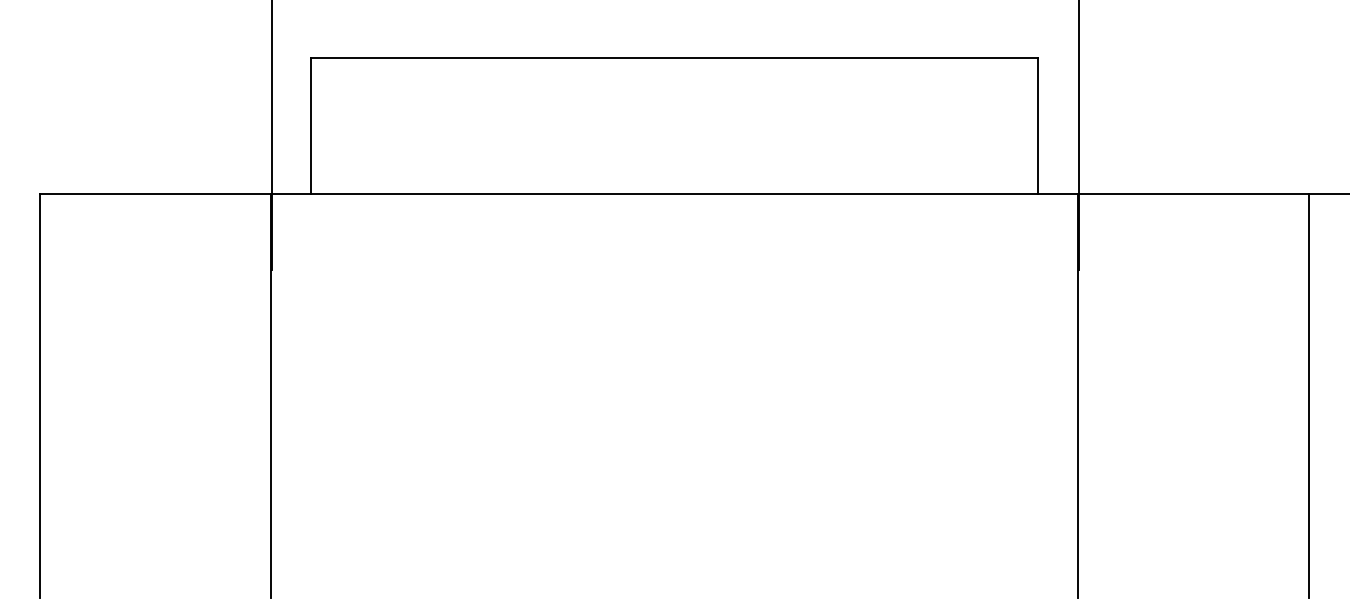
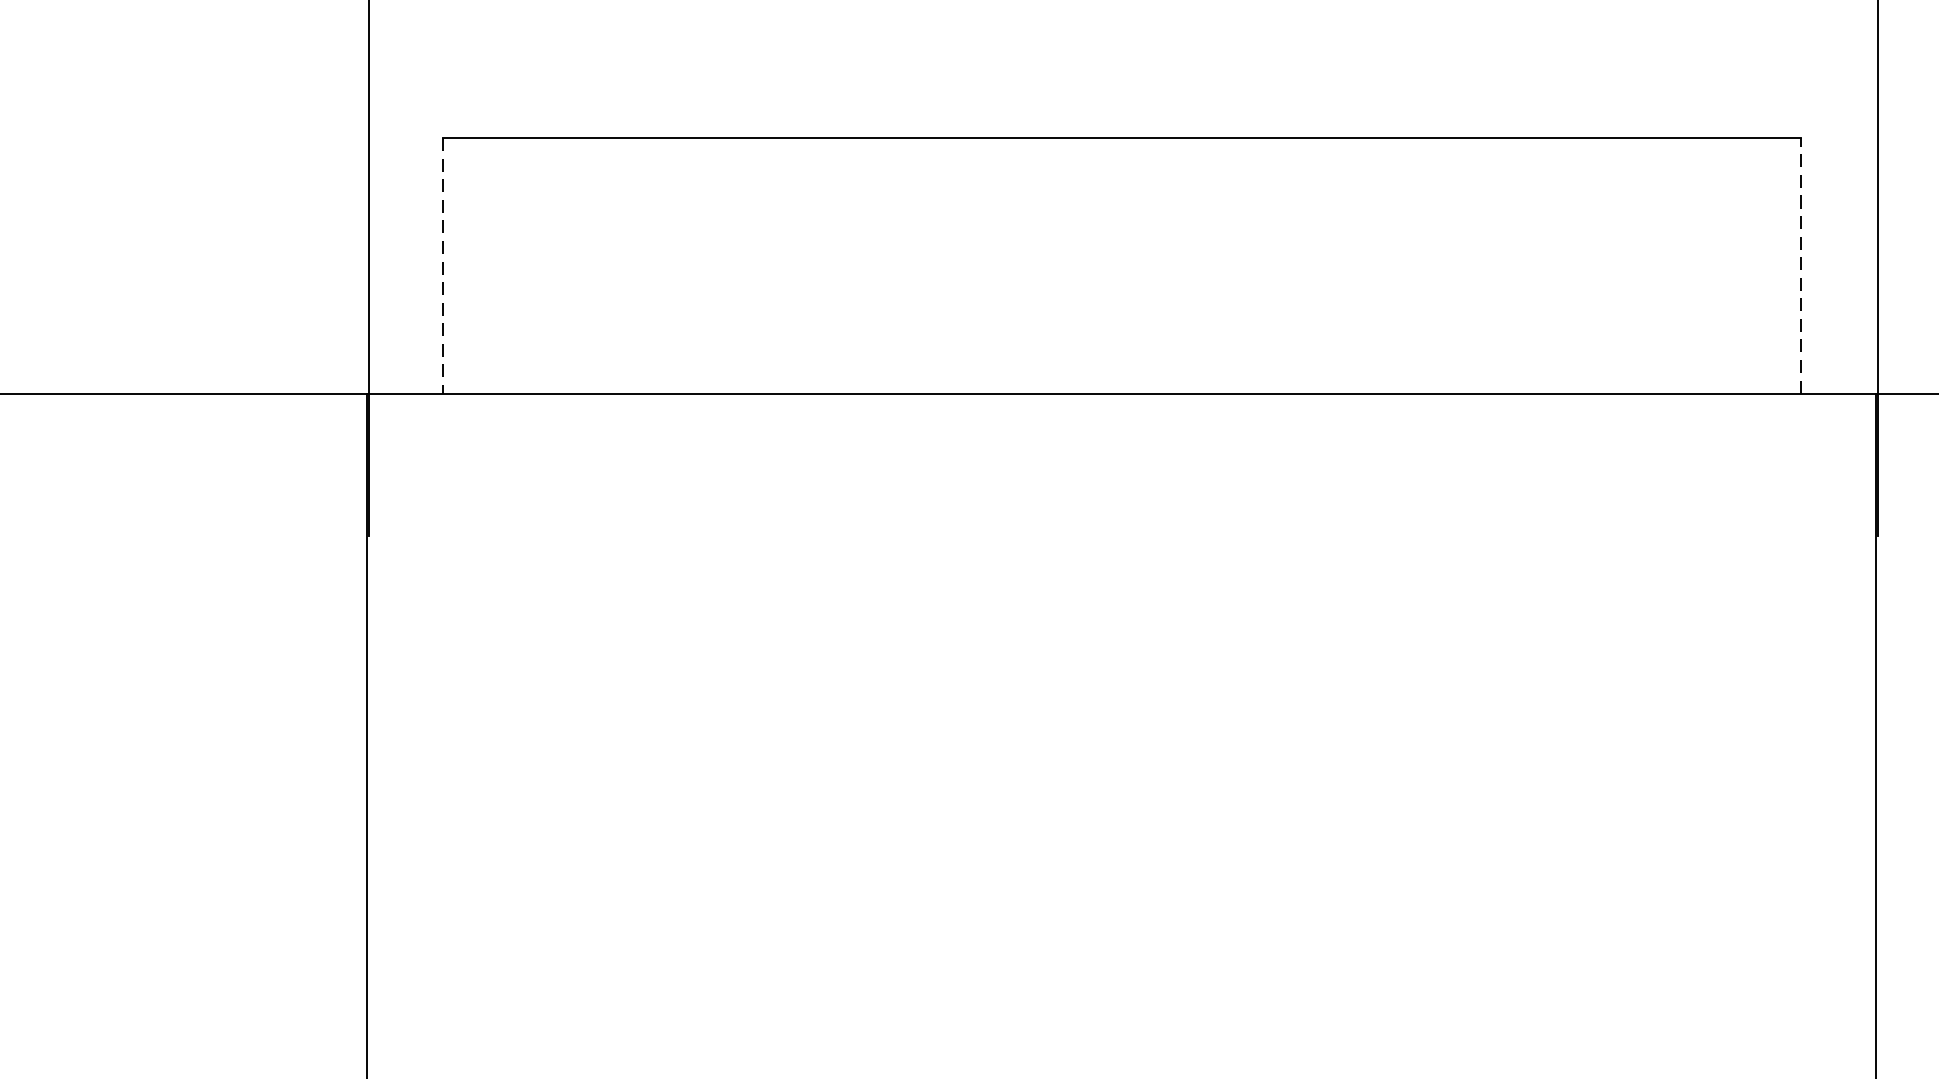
line: (1037, 125) -> (1800, 264), solid -> dashed
line: (311, 126) -> (442, 266), solid -> dashed

